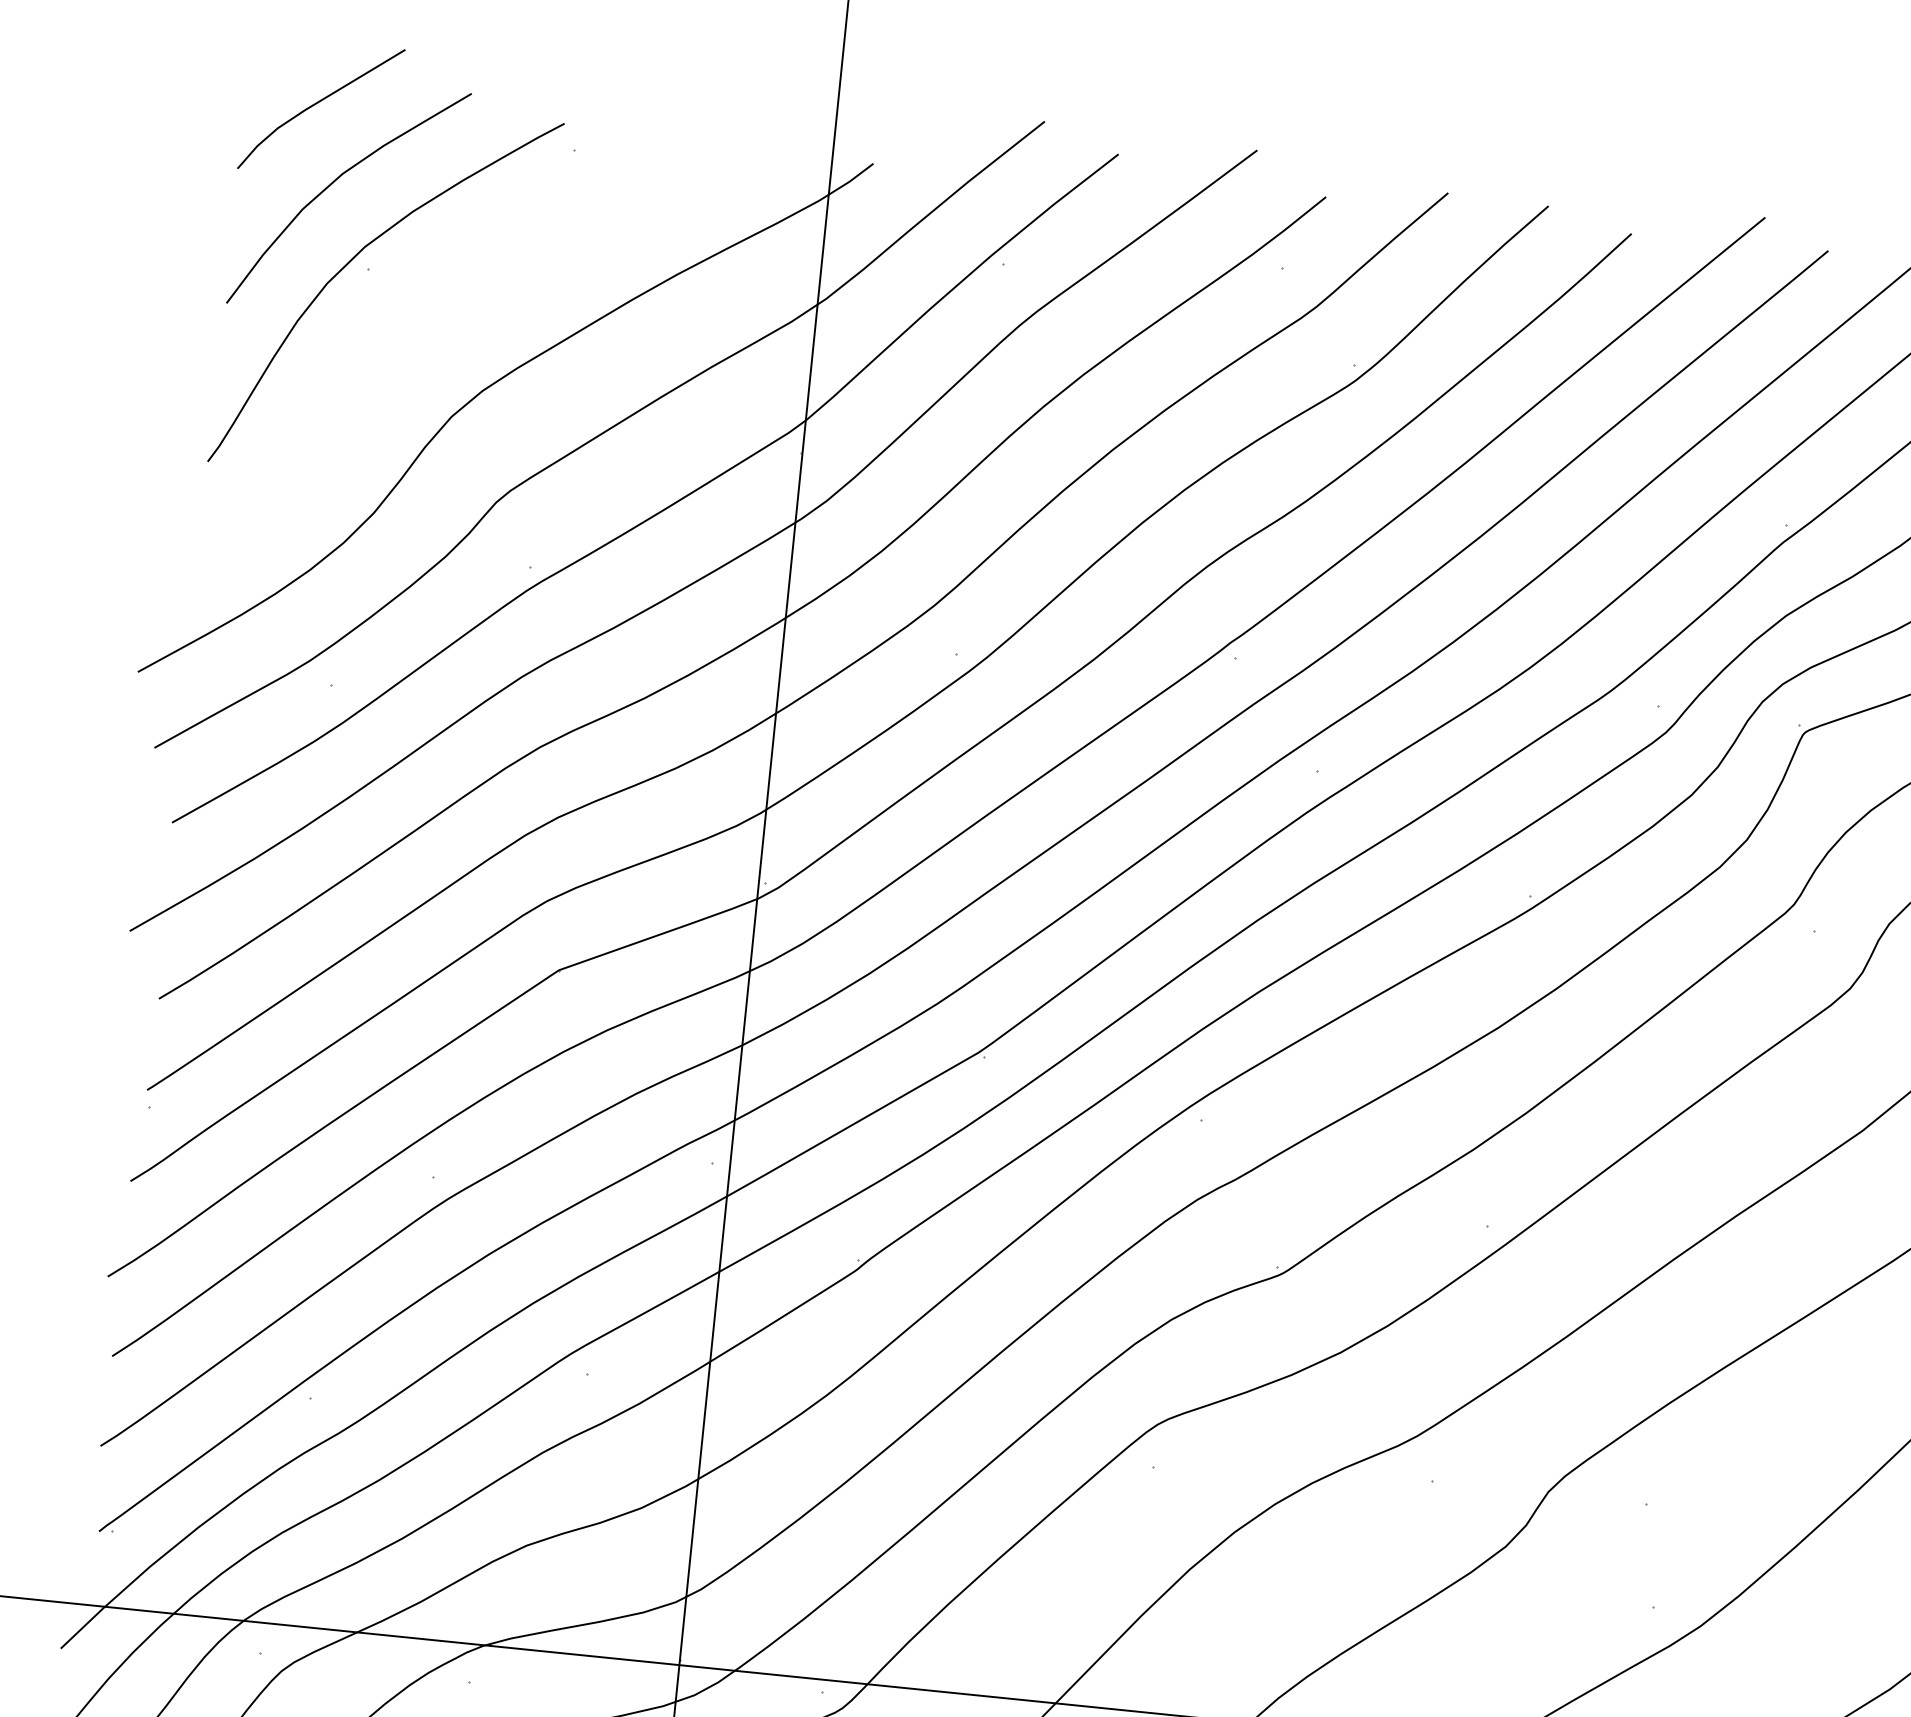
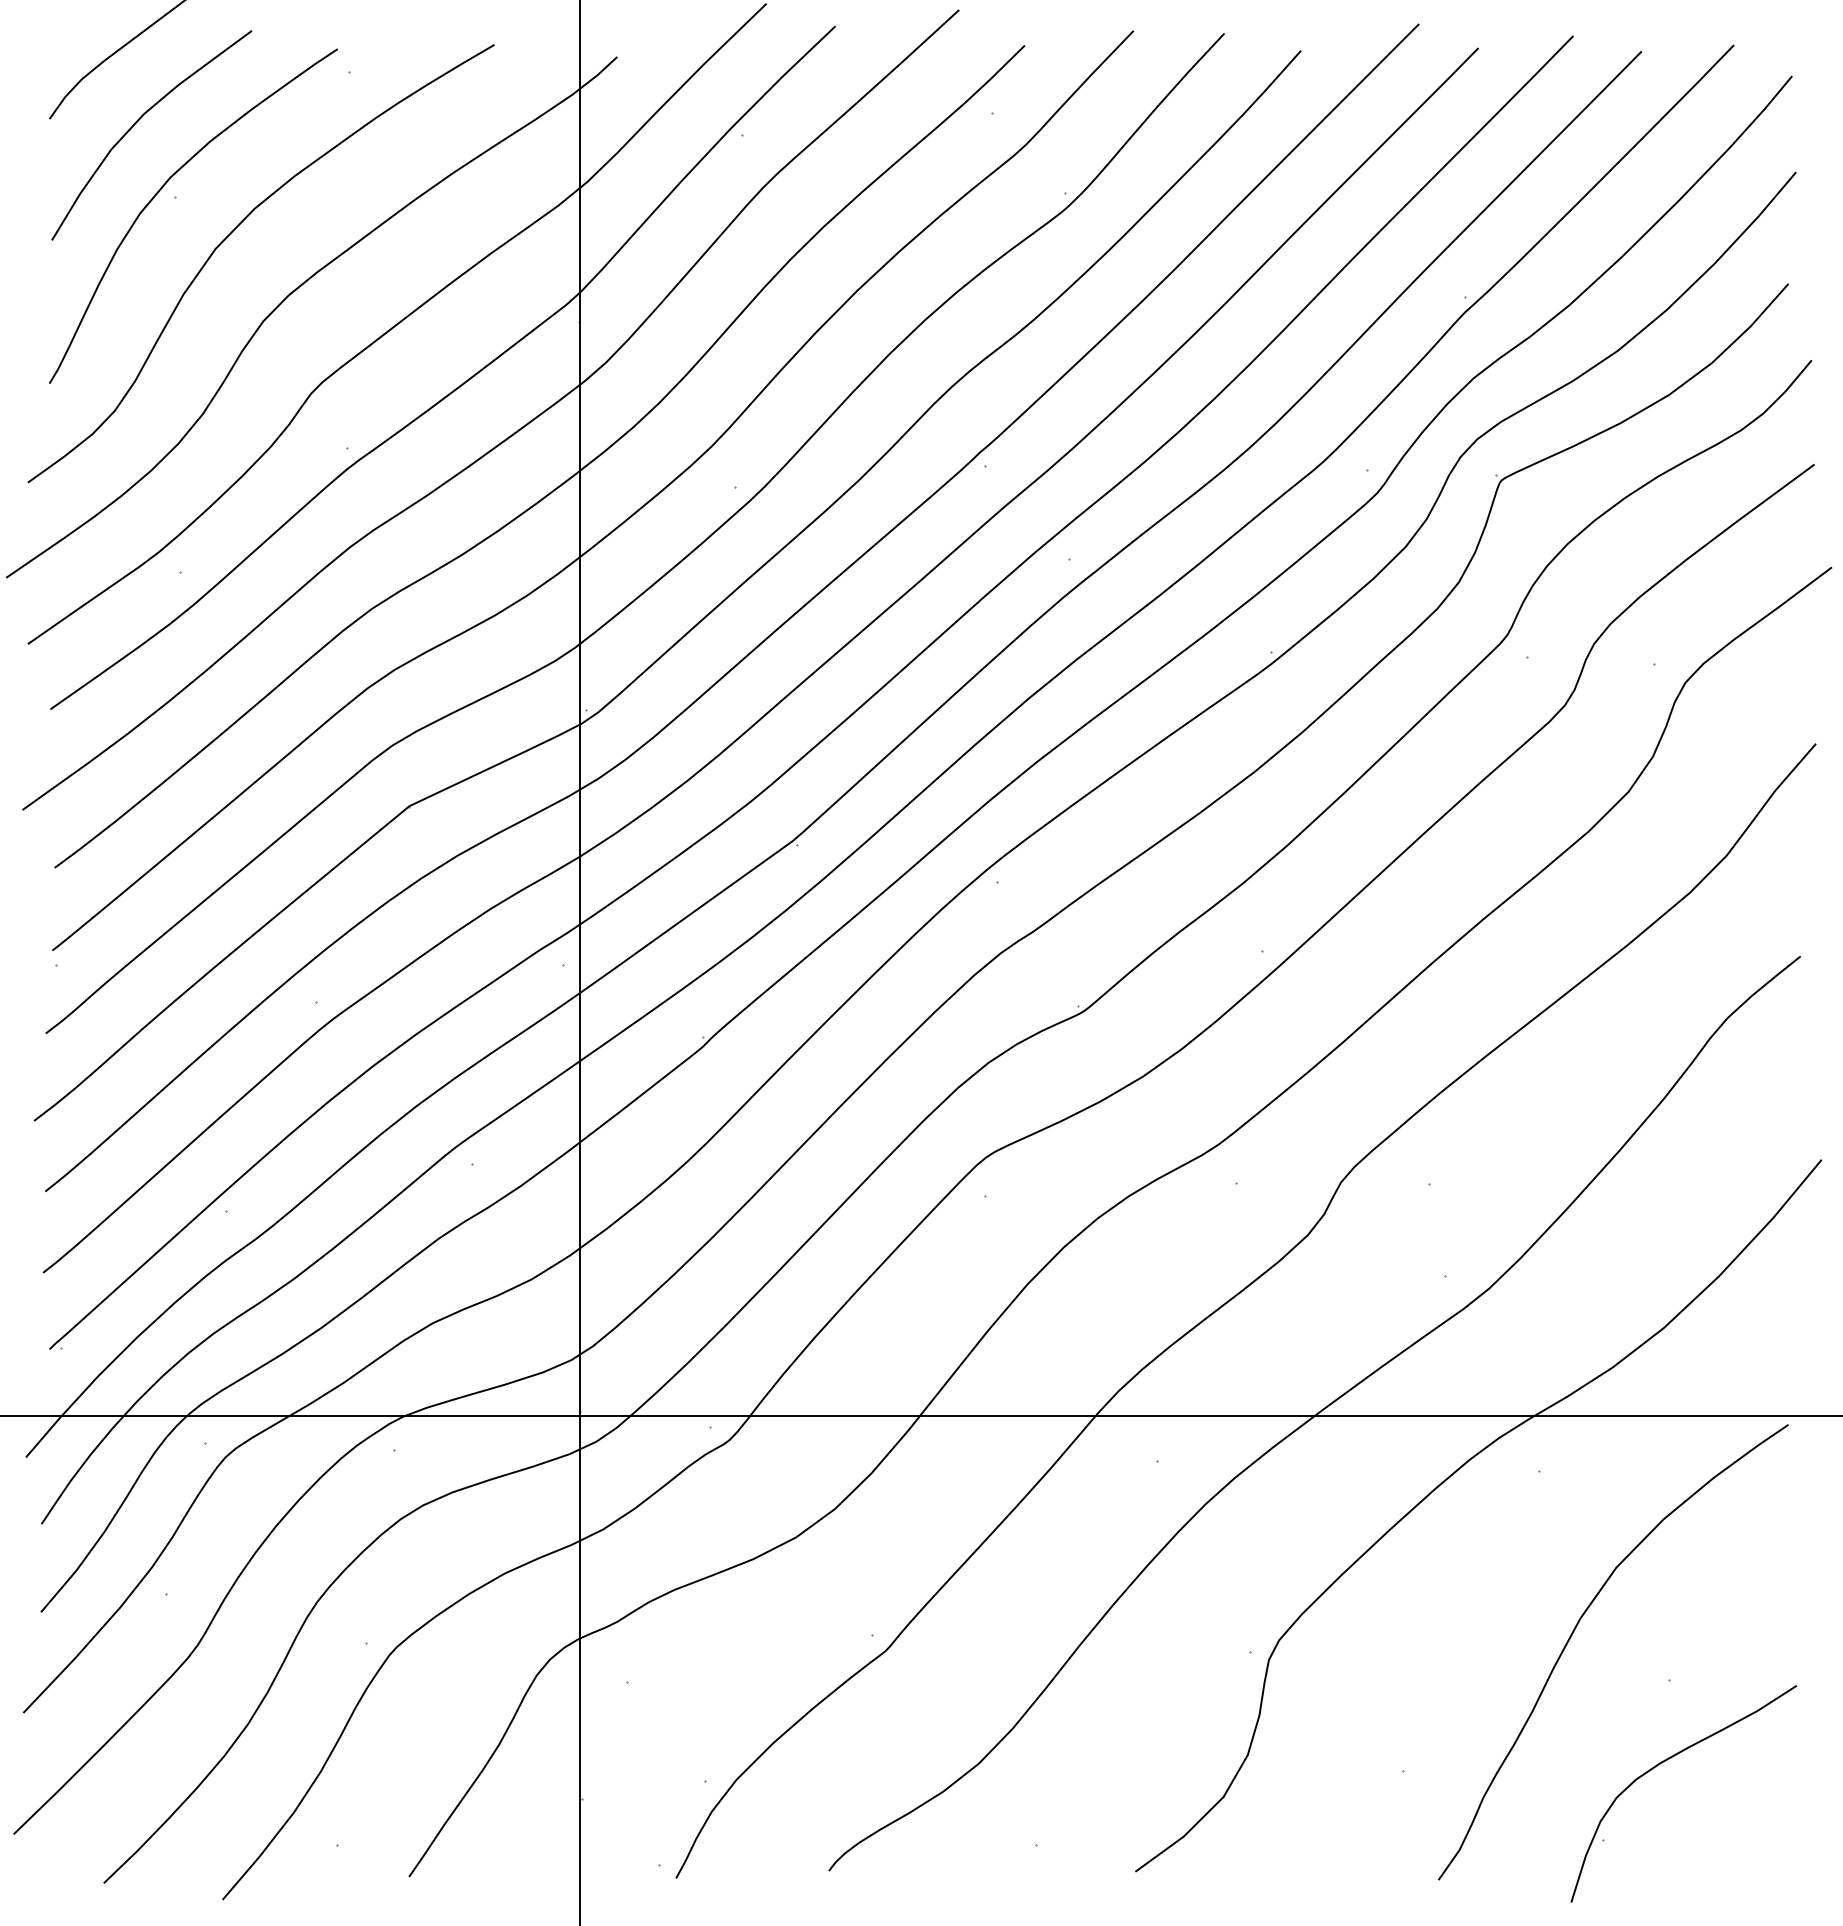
curve: (423, 319) -> (229, 236), added

